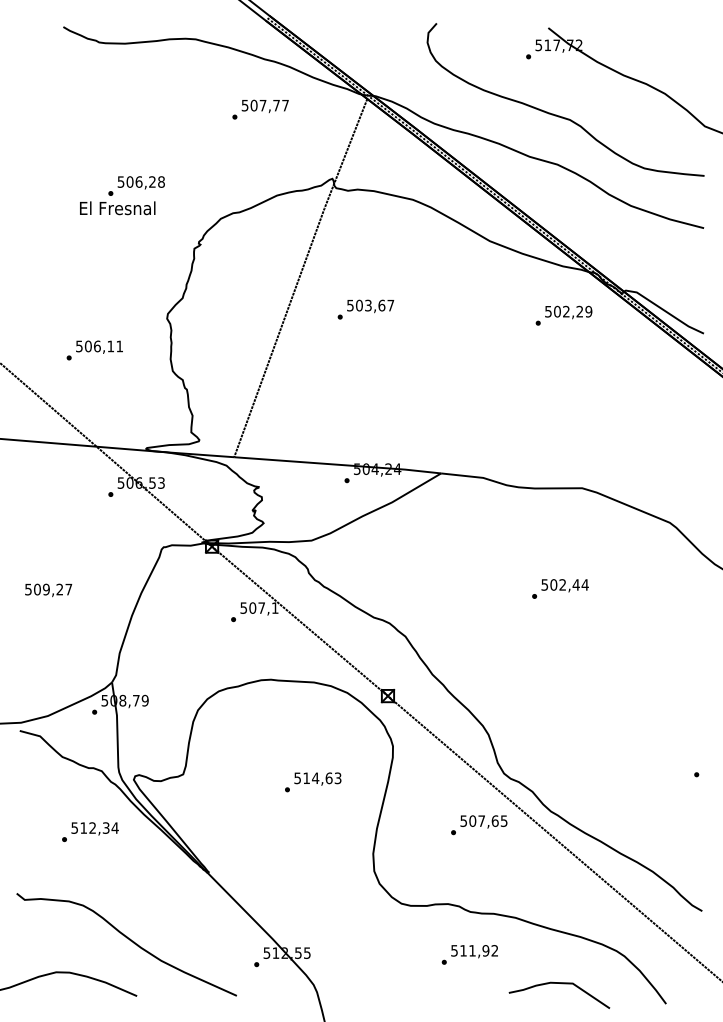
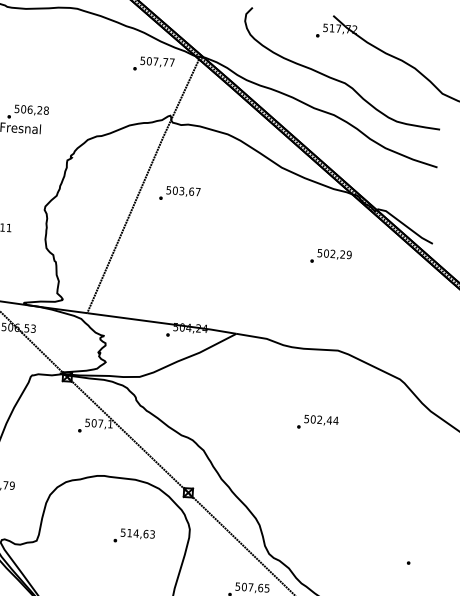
text: (260, 109) -> (153, 64), moved
text: (365, 309) -> (179, 193), moved
text: (563, 315) -> (330, 256), moved
text: (313, 782) -> (134, 536), moved

